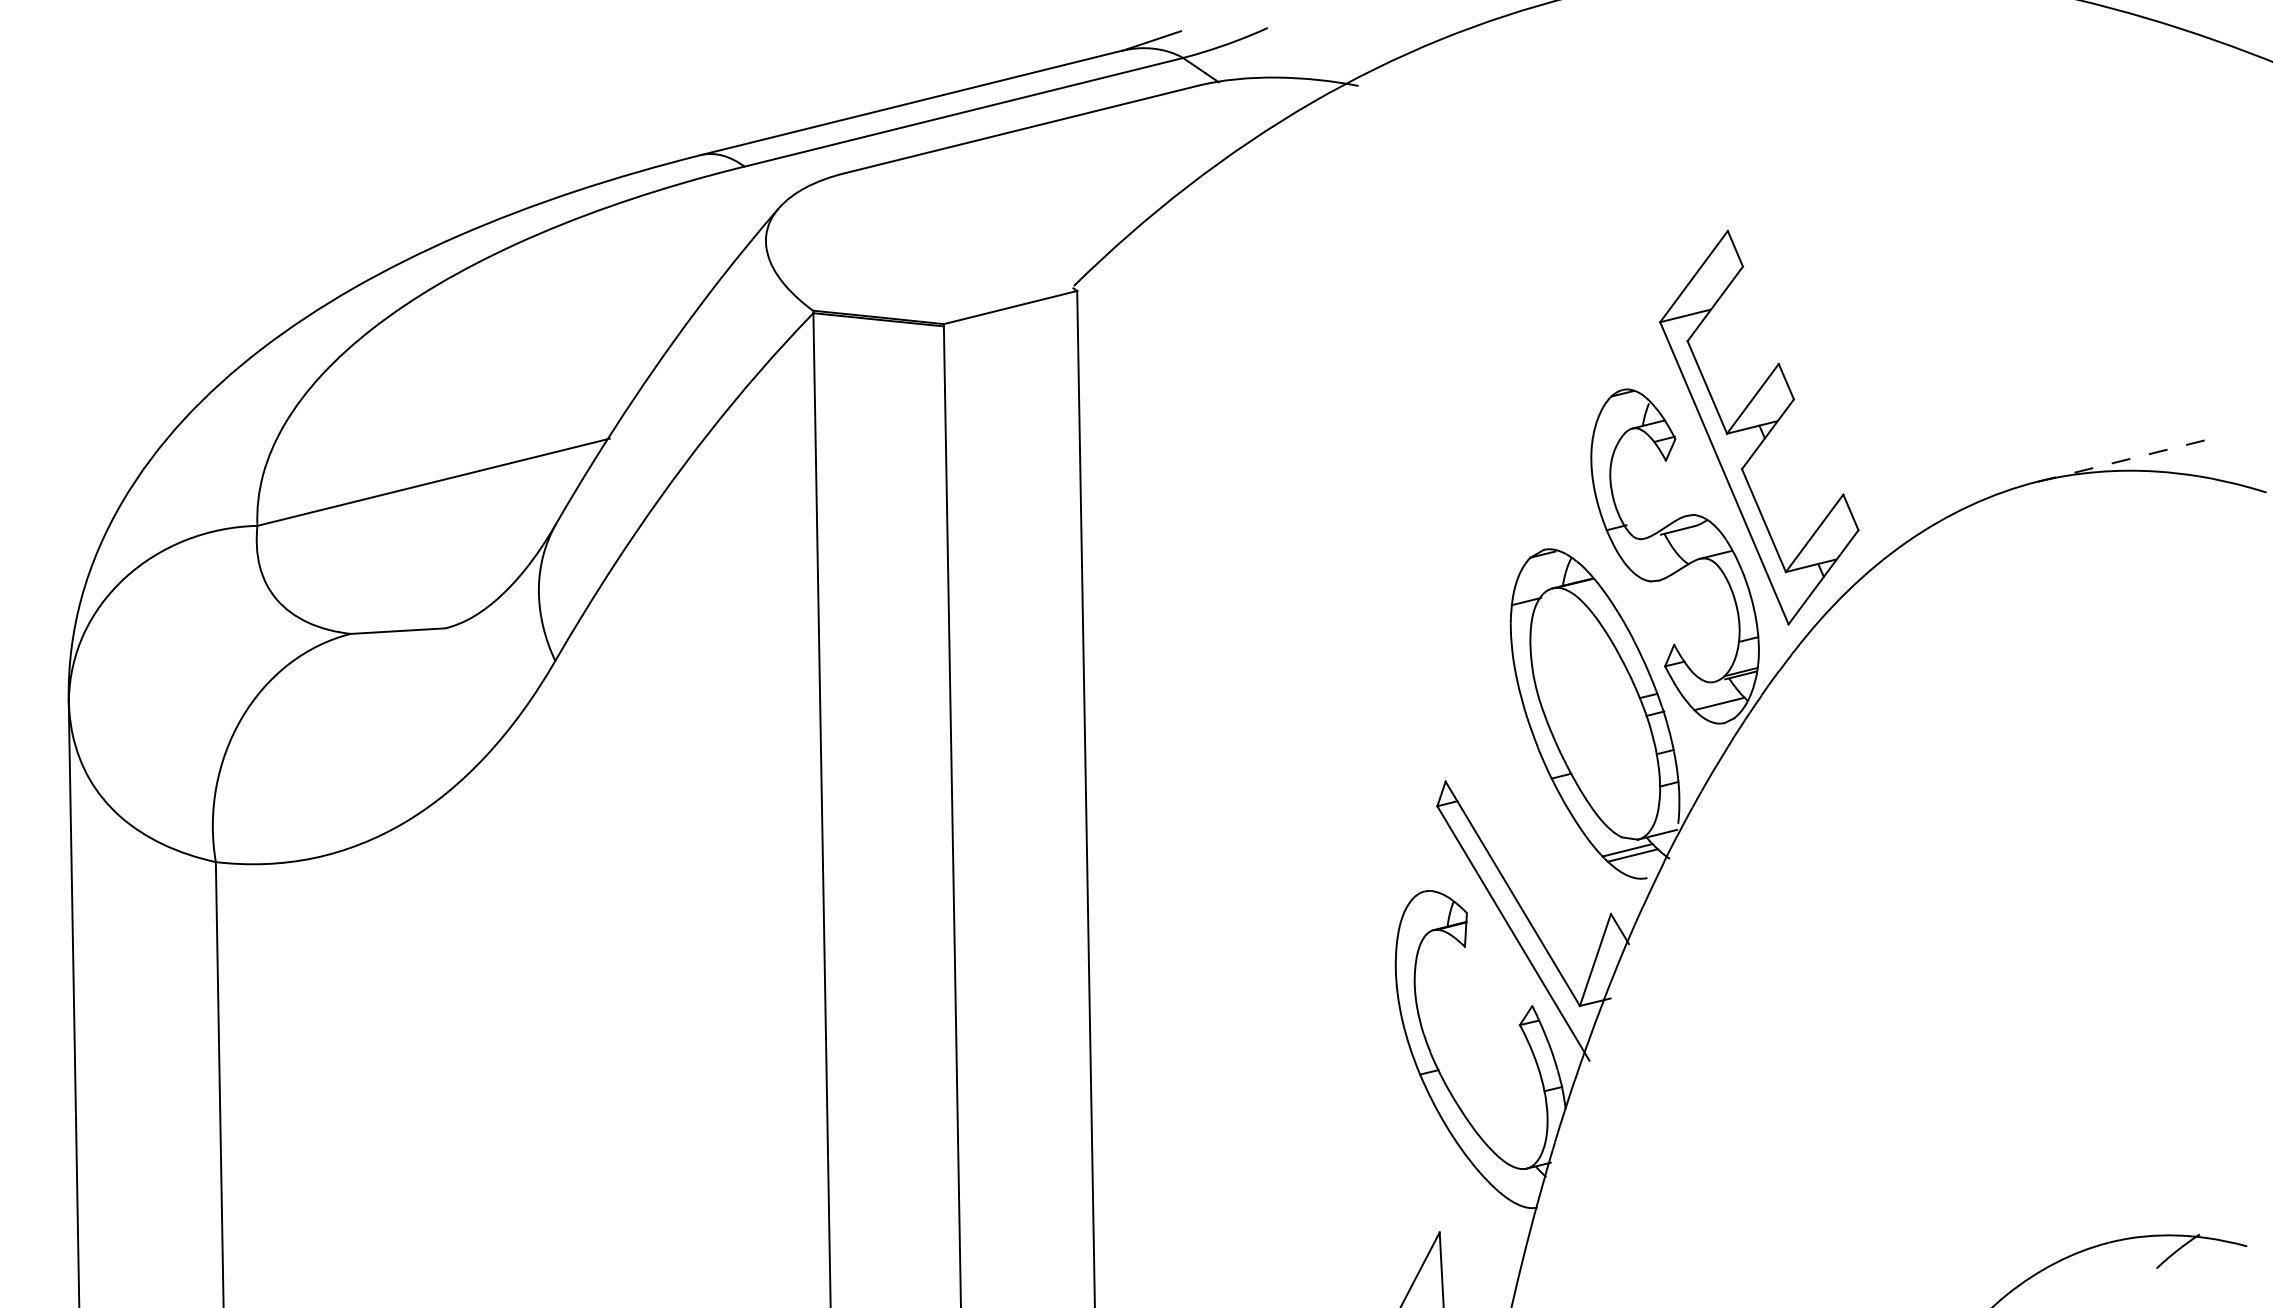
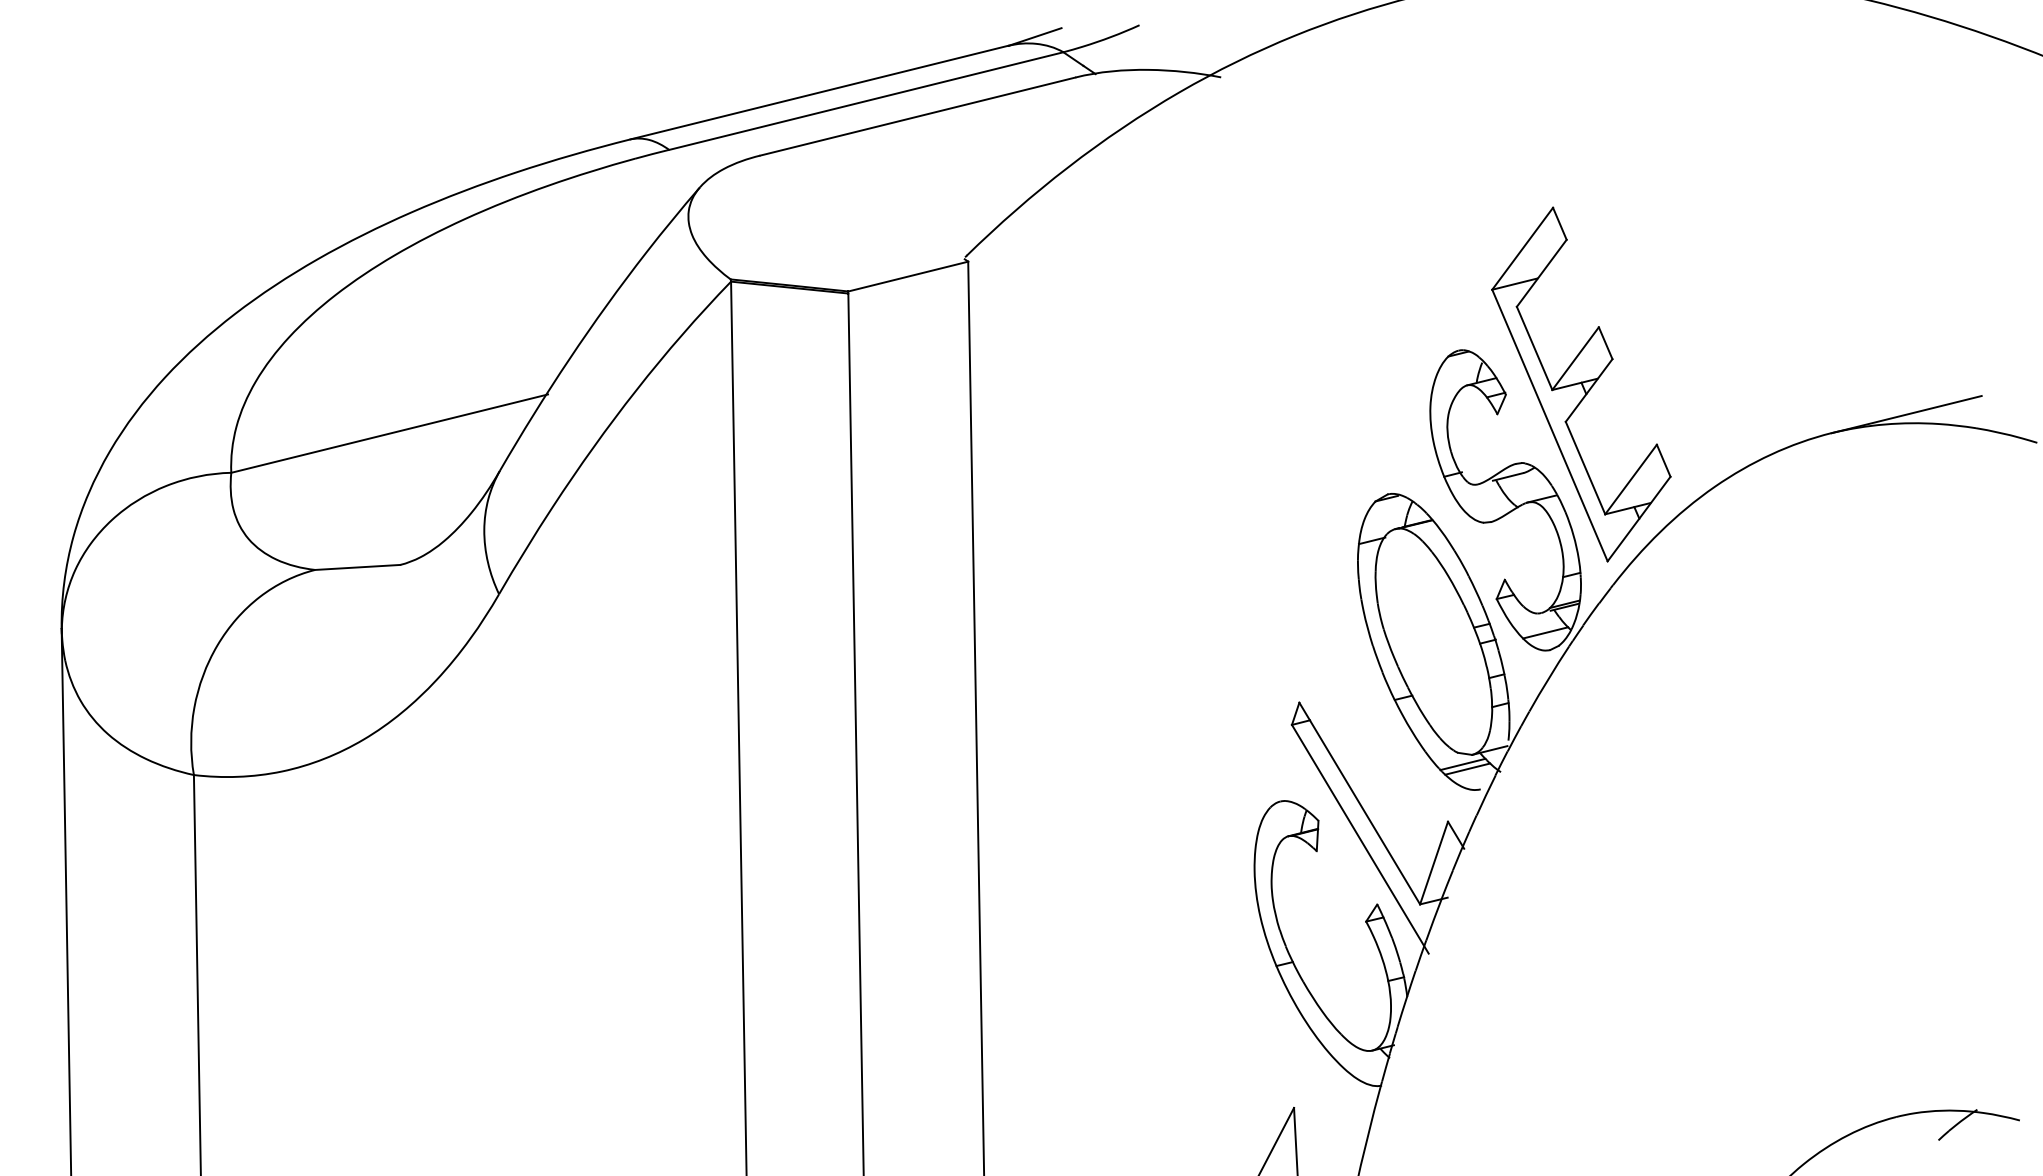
line: (2121, 461) -> (1906, 414), dashed -> solid

